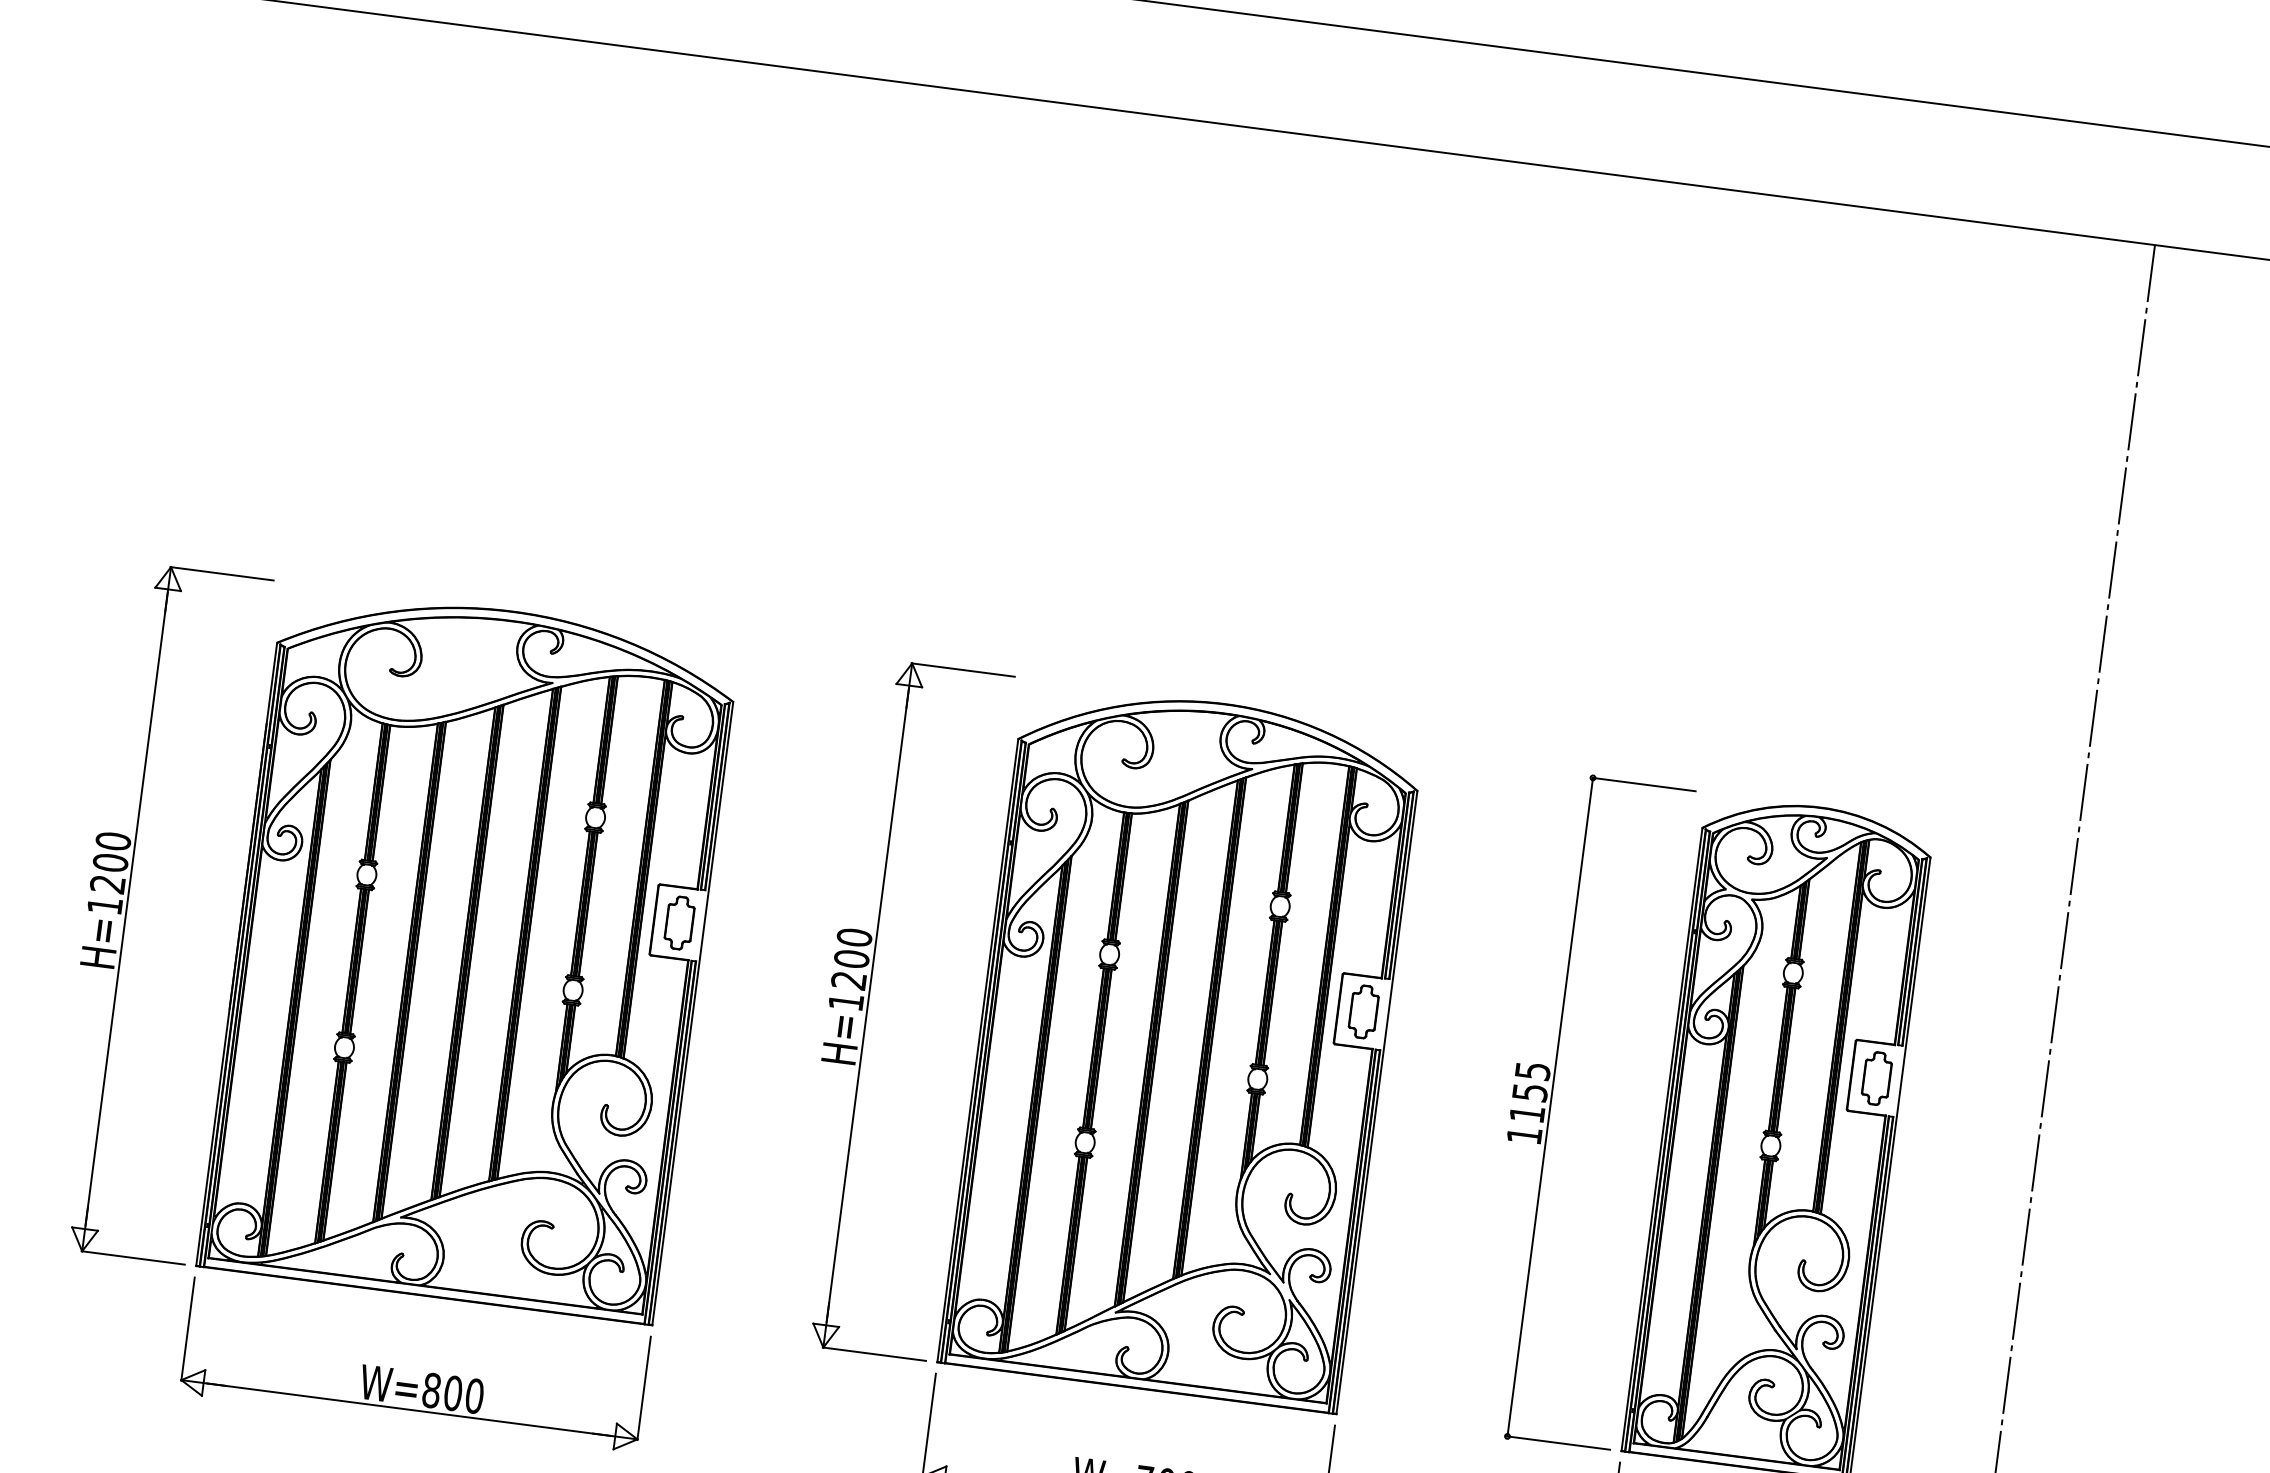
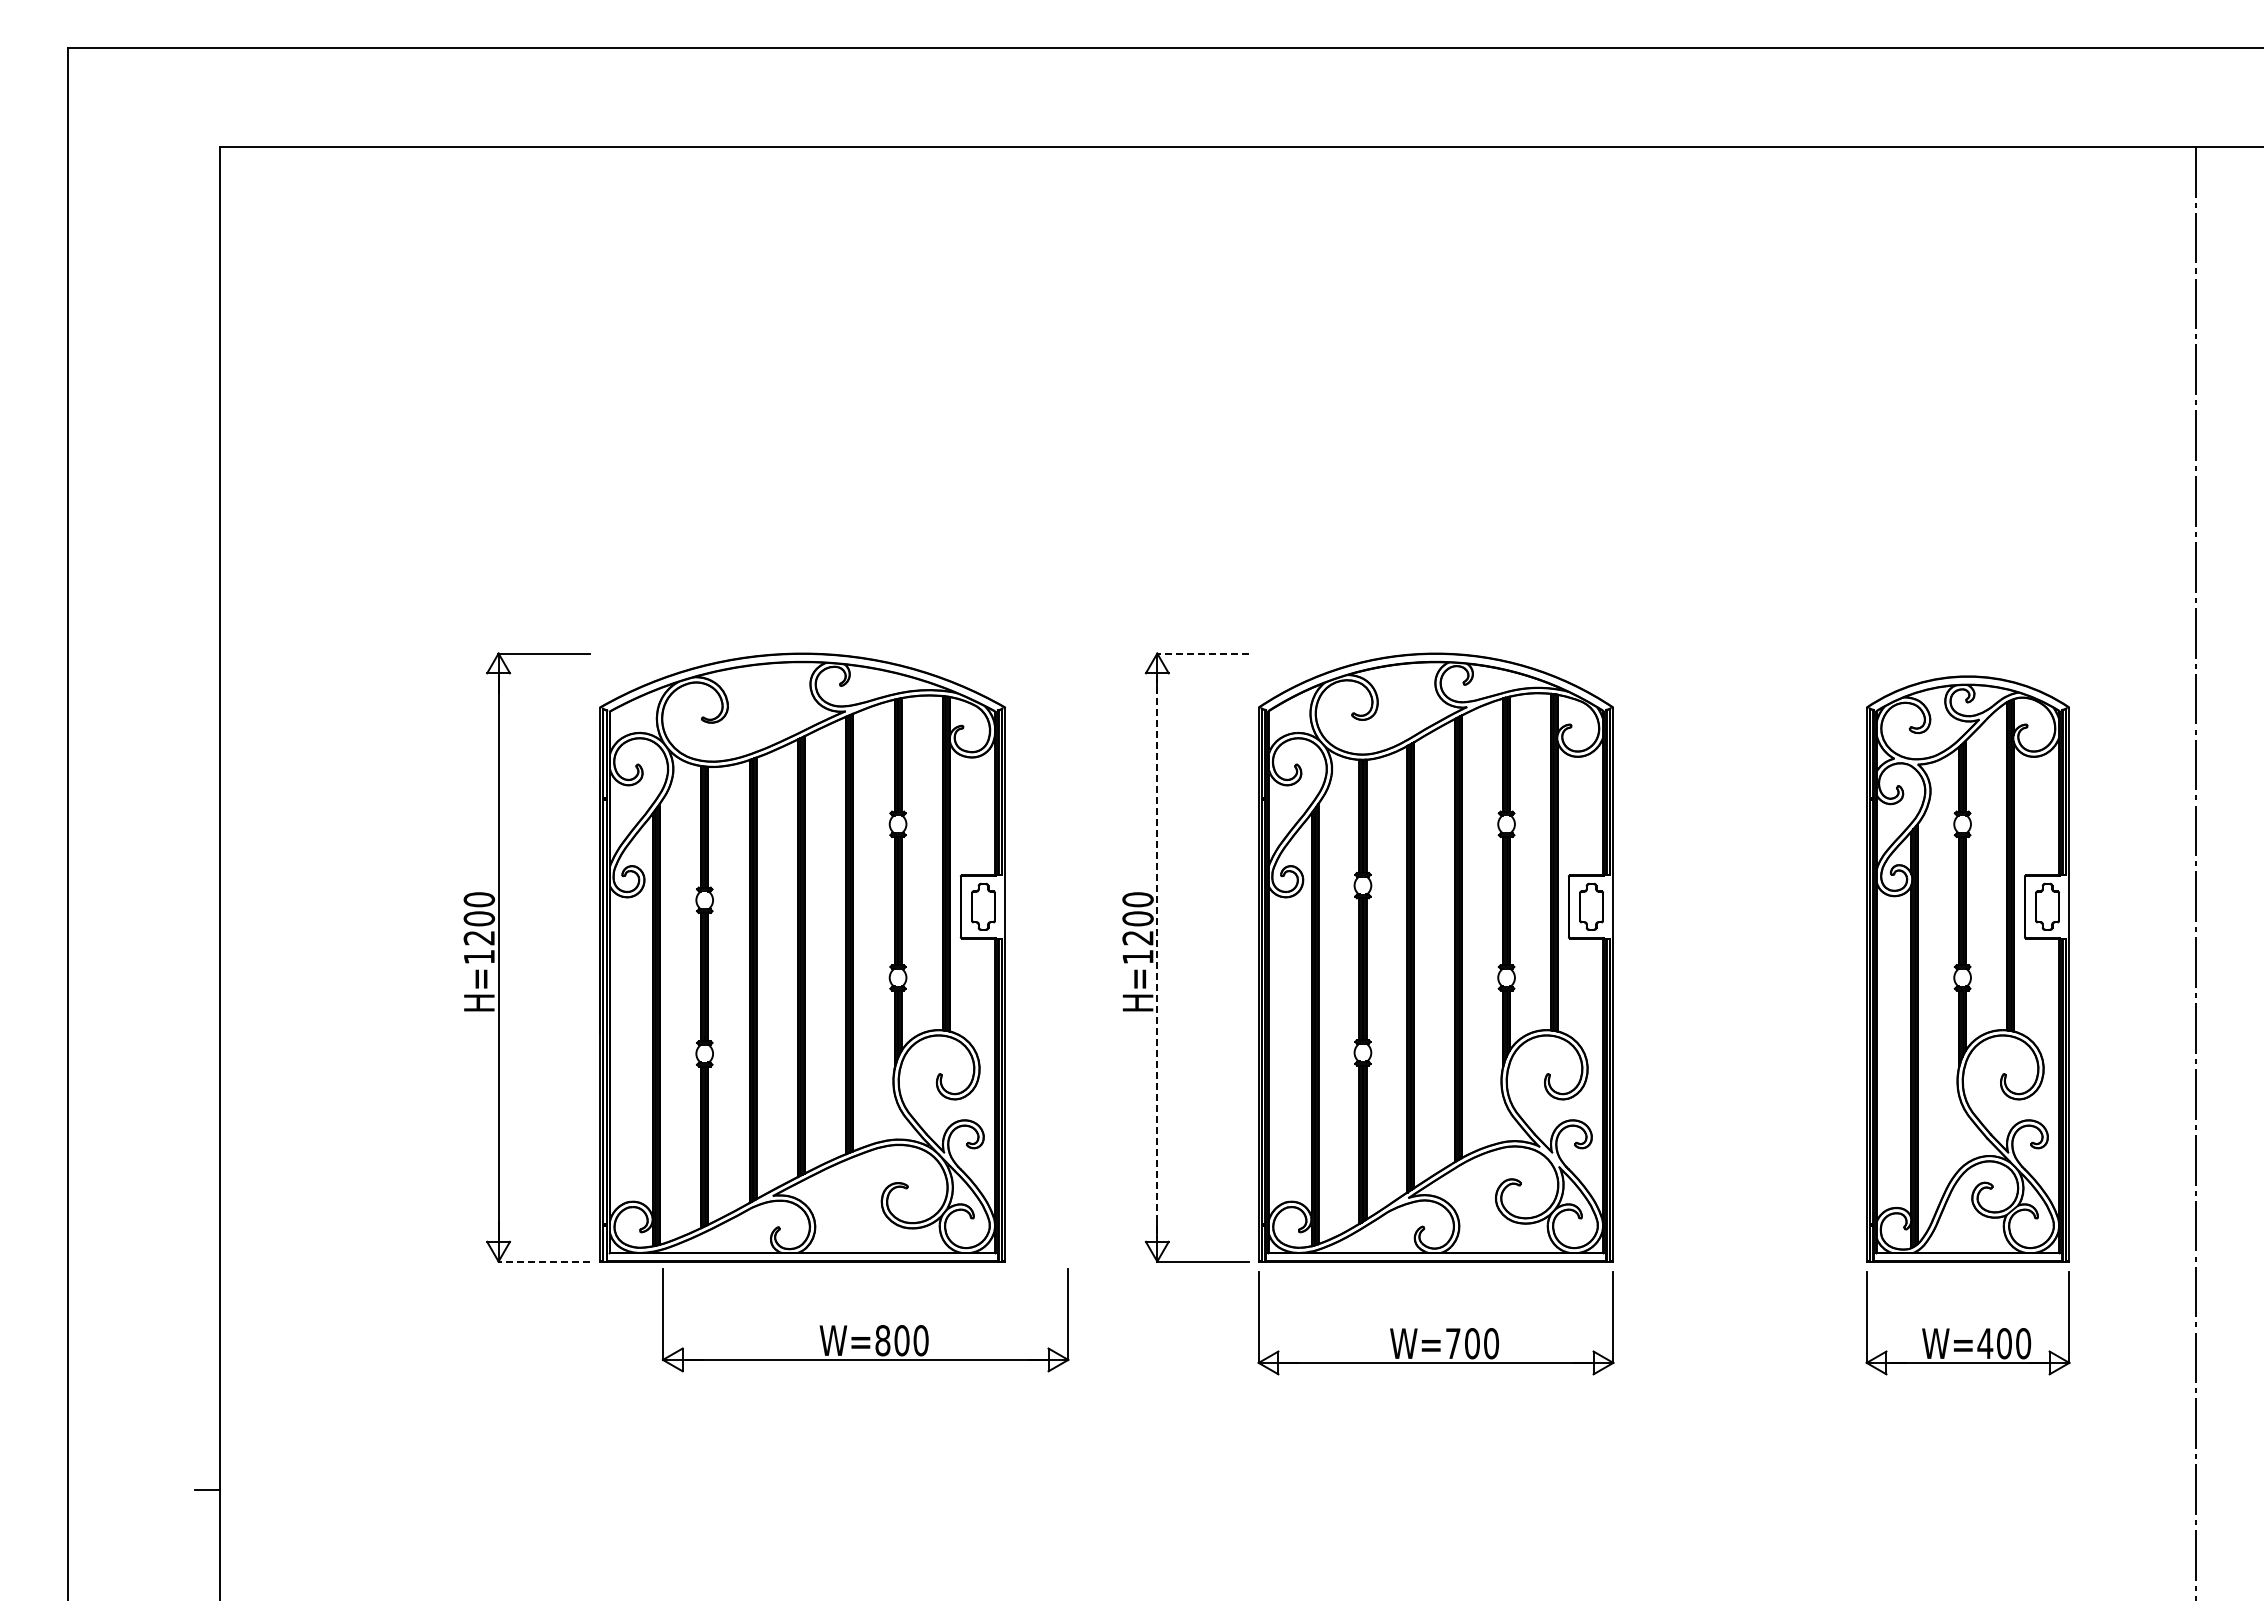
line: (963, 669) -> (1202, 653), solid -> dashed
line: (867, 1006) -> (1157, 958), solid -> dashed
part: (1550, 1106) -> (1765, 968), removed
line: (132, 1257) -> (543, 1261), solid -> dashed
part: (427, 1374) -> (877, 1327), moved

